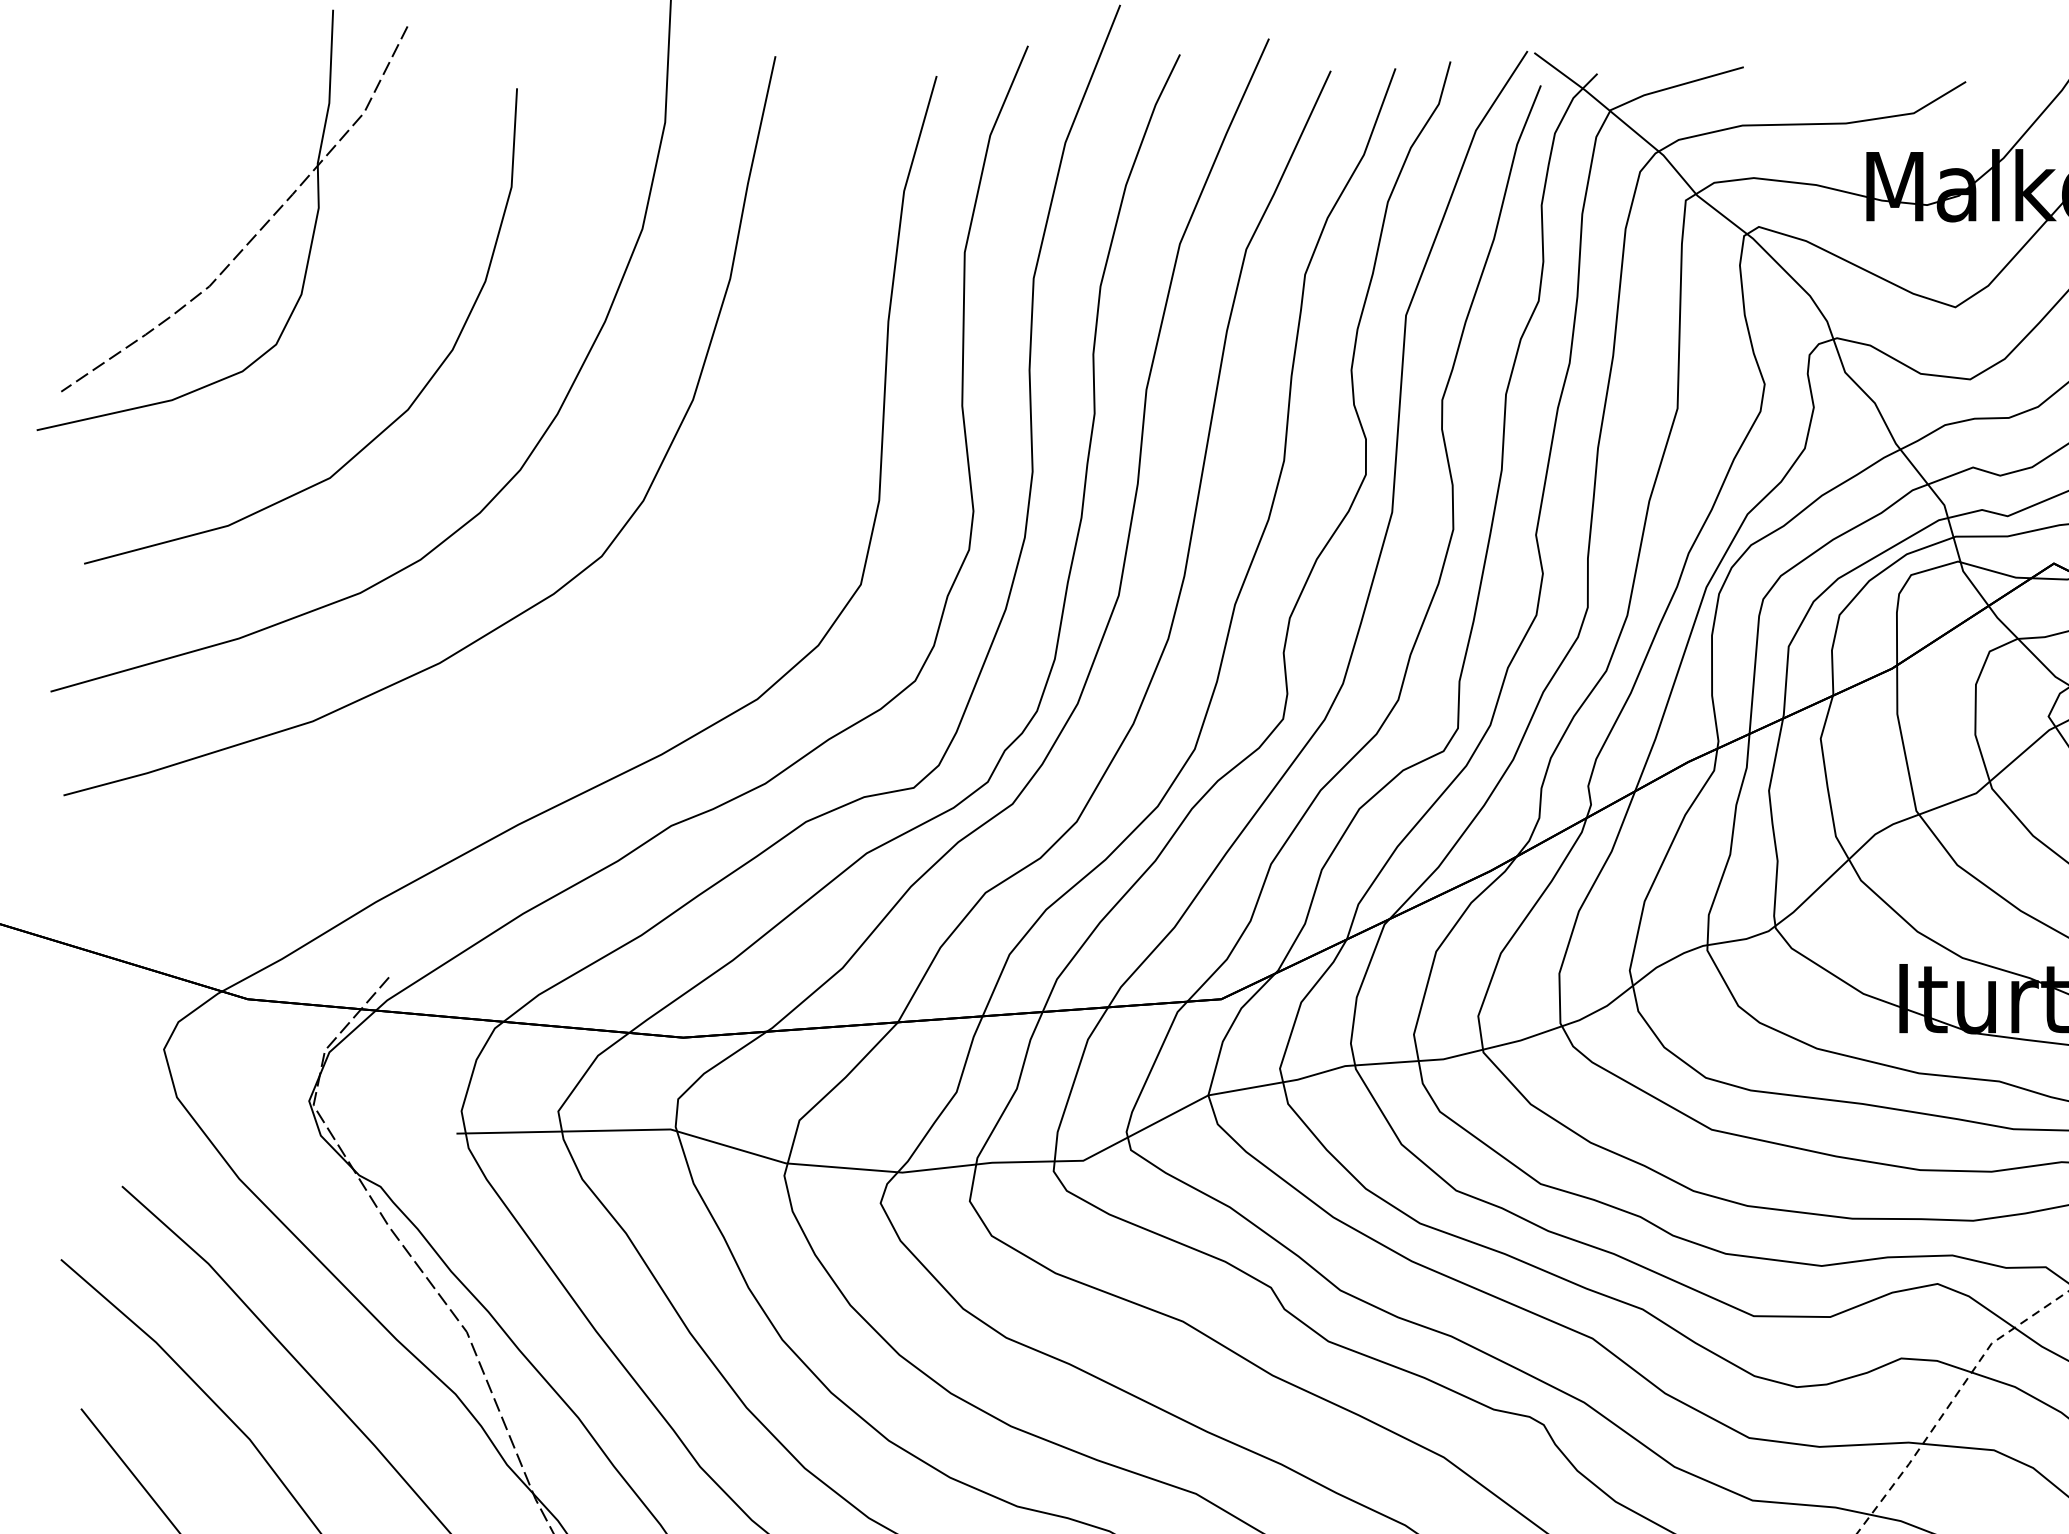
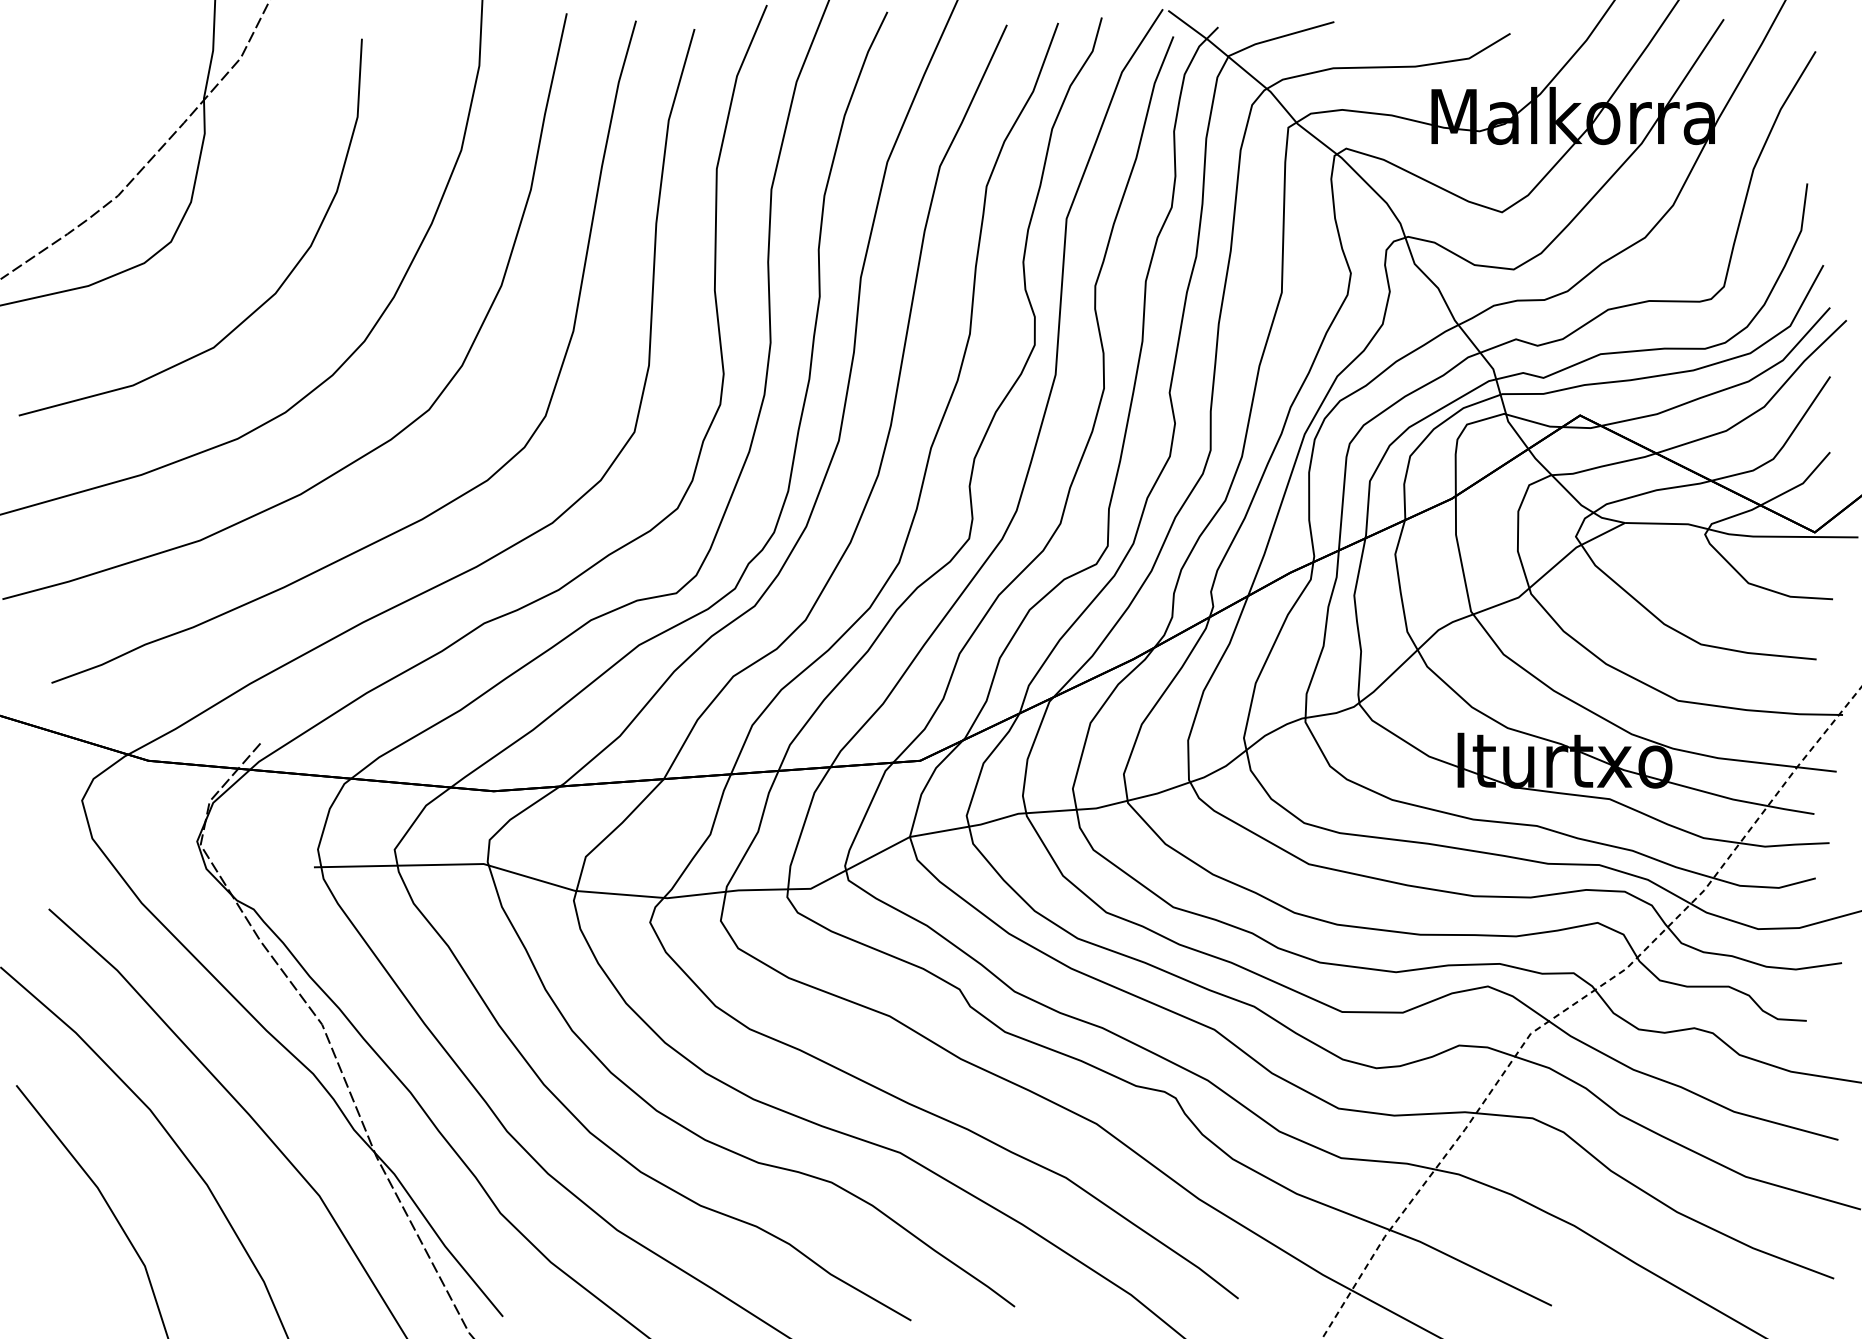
curve: (608, 683) -> (434, 510), added

